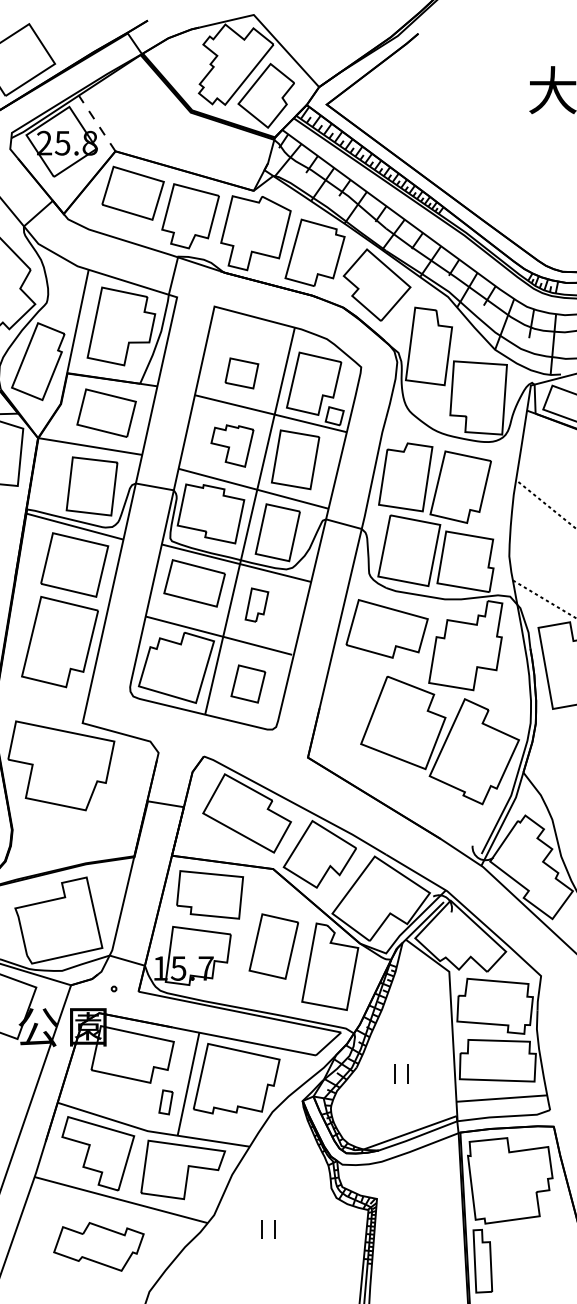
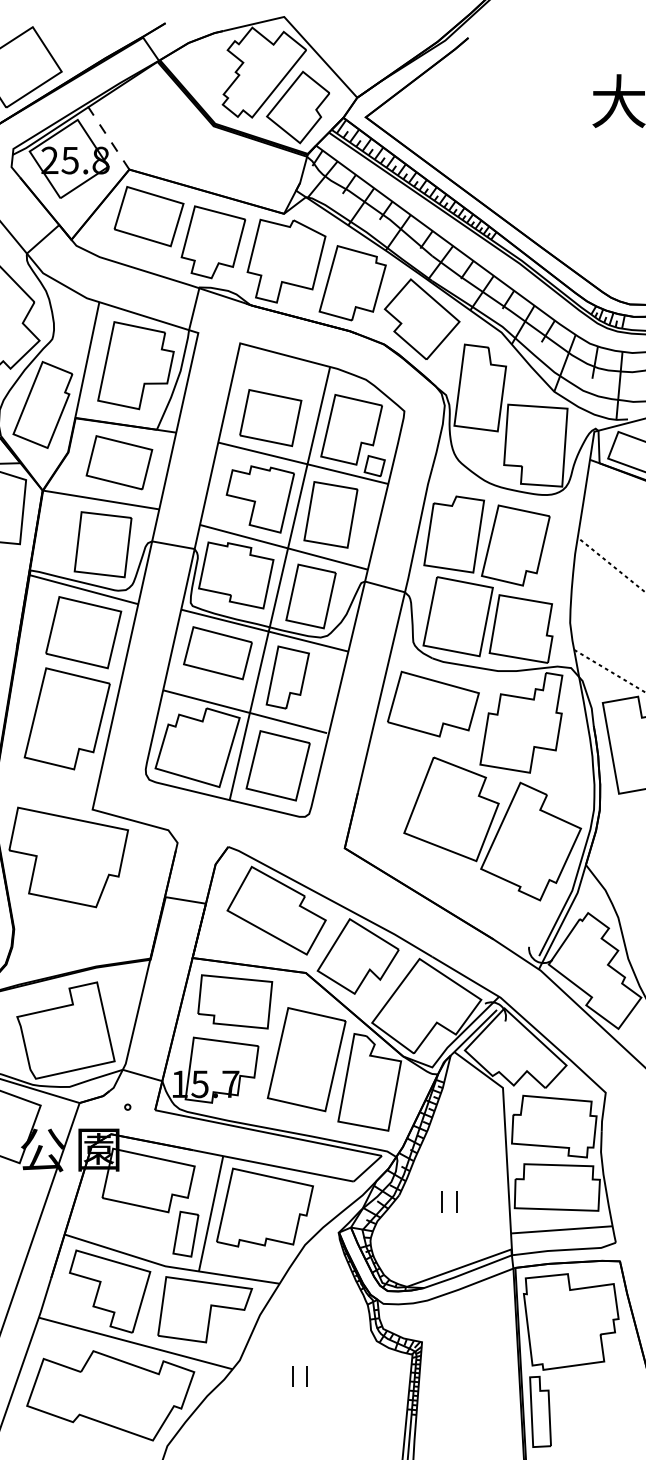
part: (241, 373) -> (270, 418), size x1.67
part: (231, 446) -> (259, 499), size x1.43
part: (256, 605) -> (287, 677), size x1.67
part: (247, 683) -> (277, 765), size x1.67
part: (273, 946) -> (306, 1059), size x1.43
part: (165, 1101) -> (185, 1233), size x1.67
part: (98, 1246) -> (110, 1395), size x1.67

